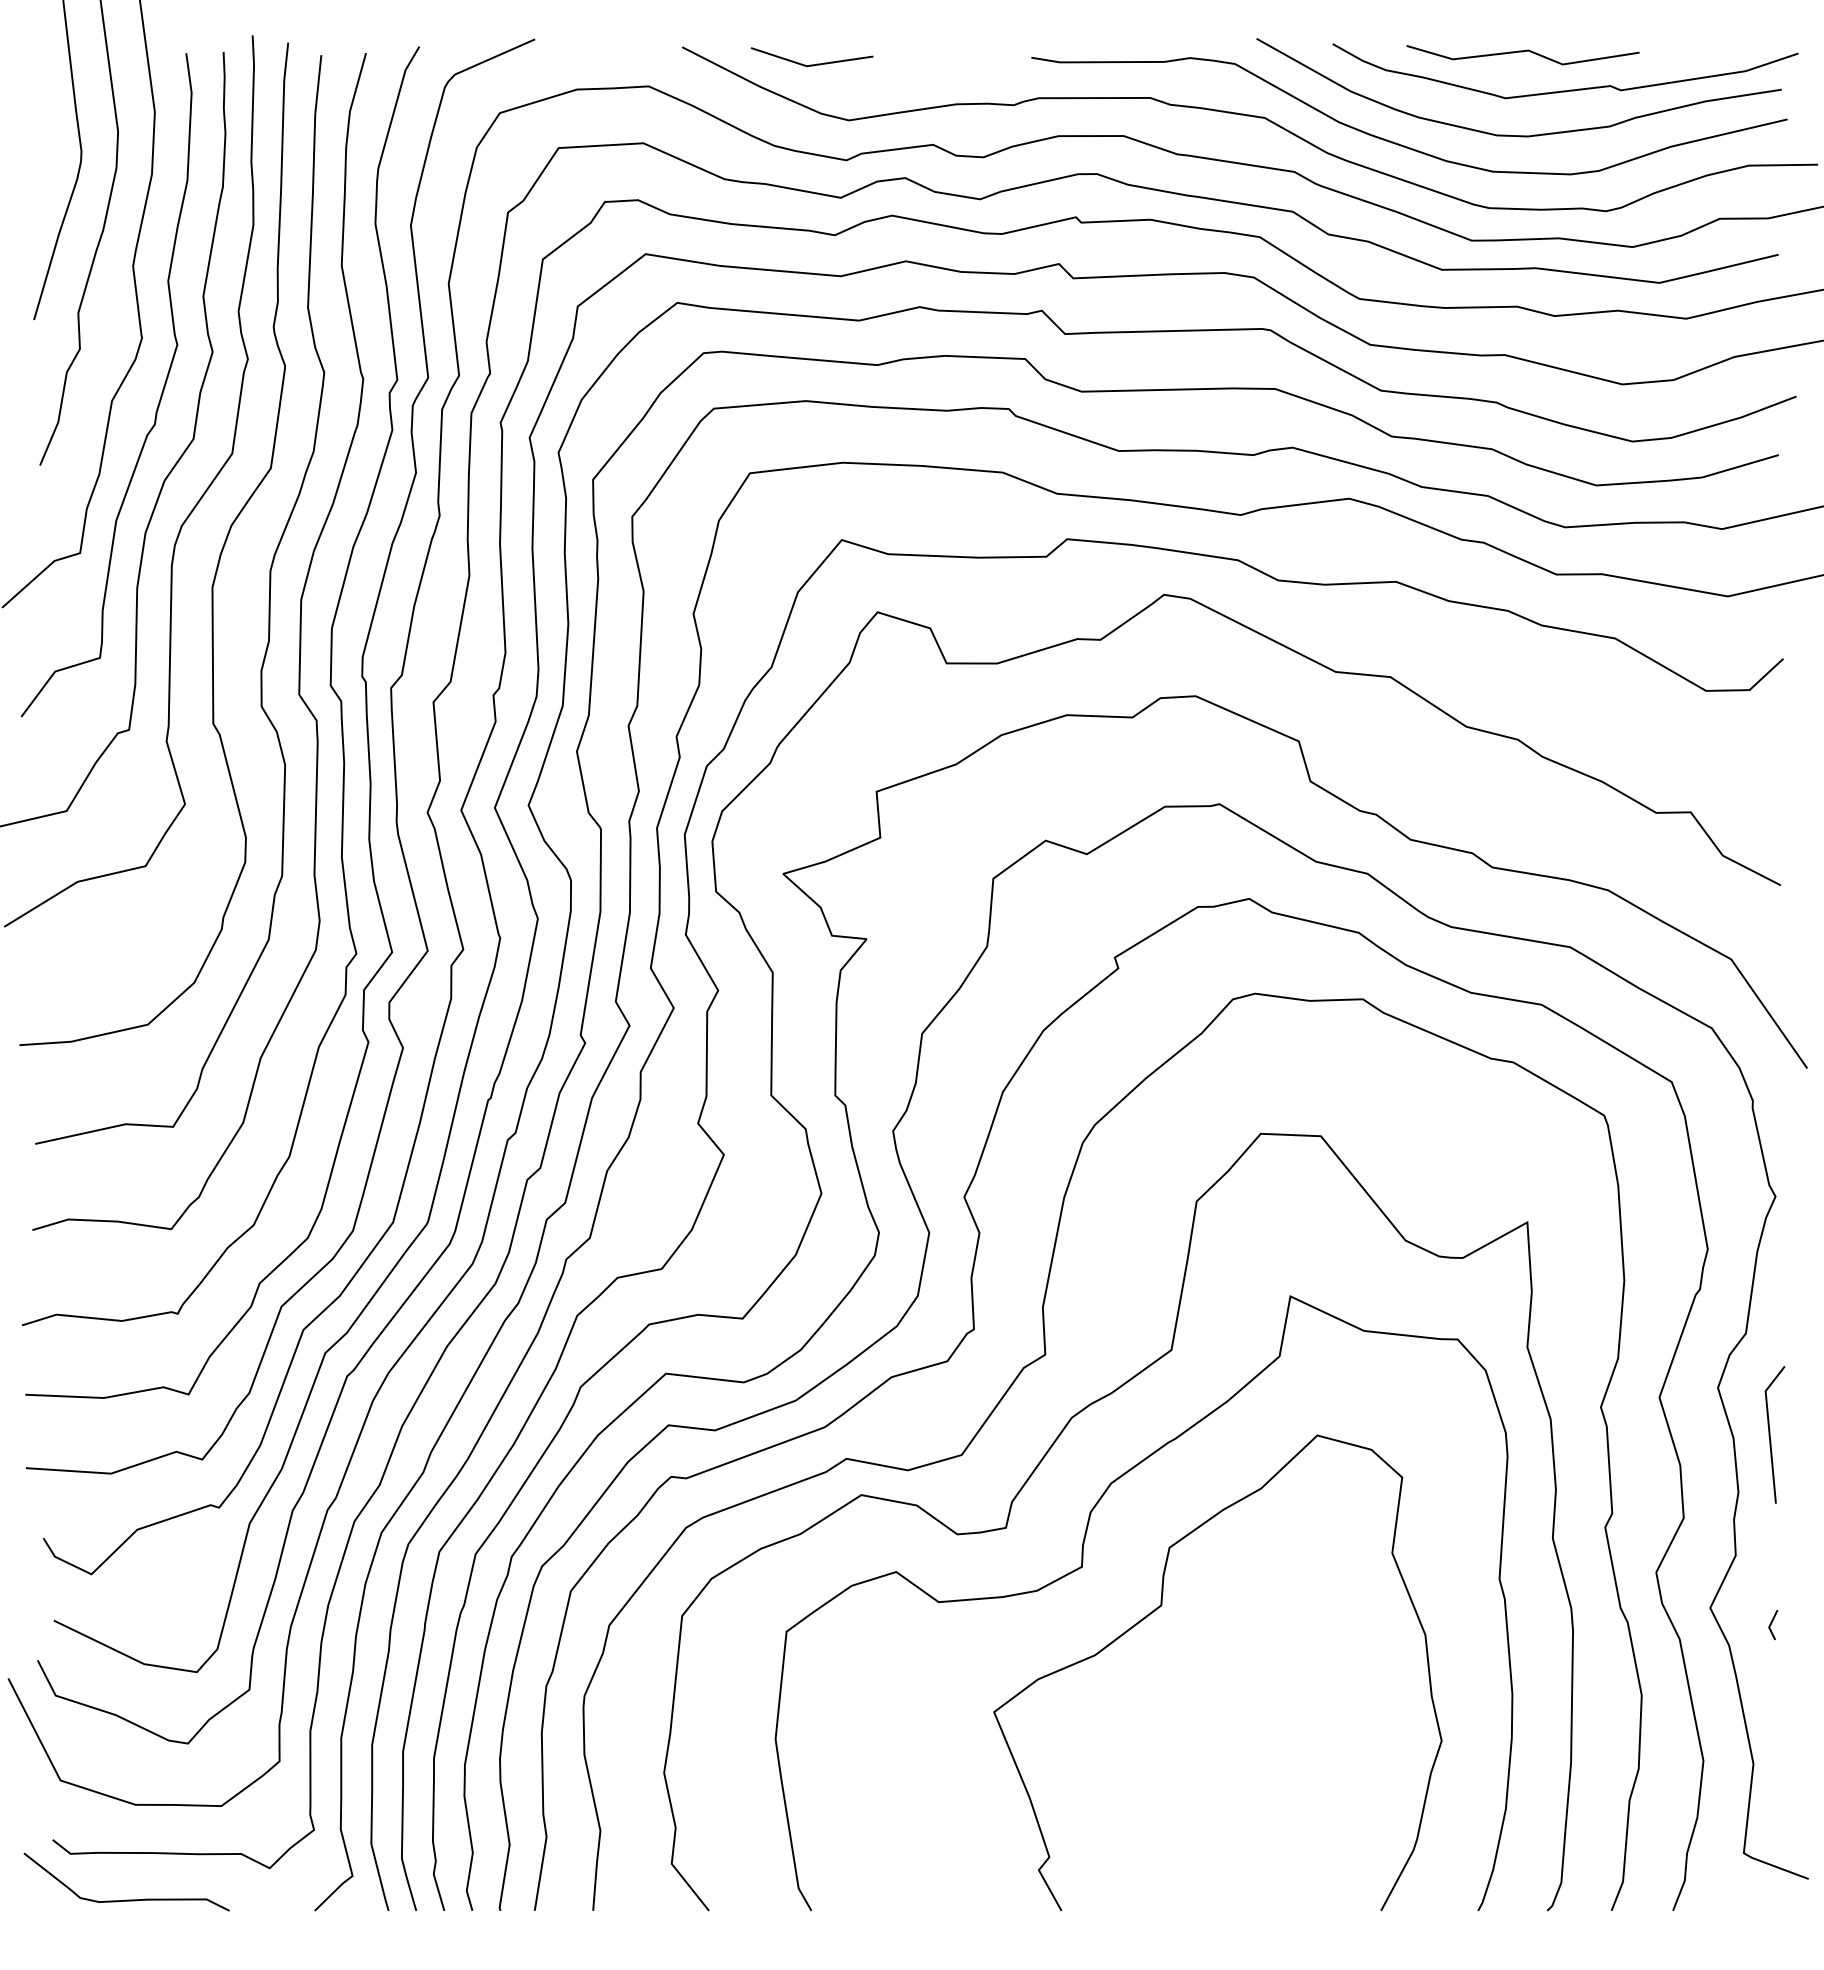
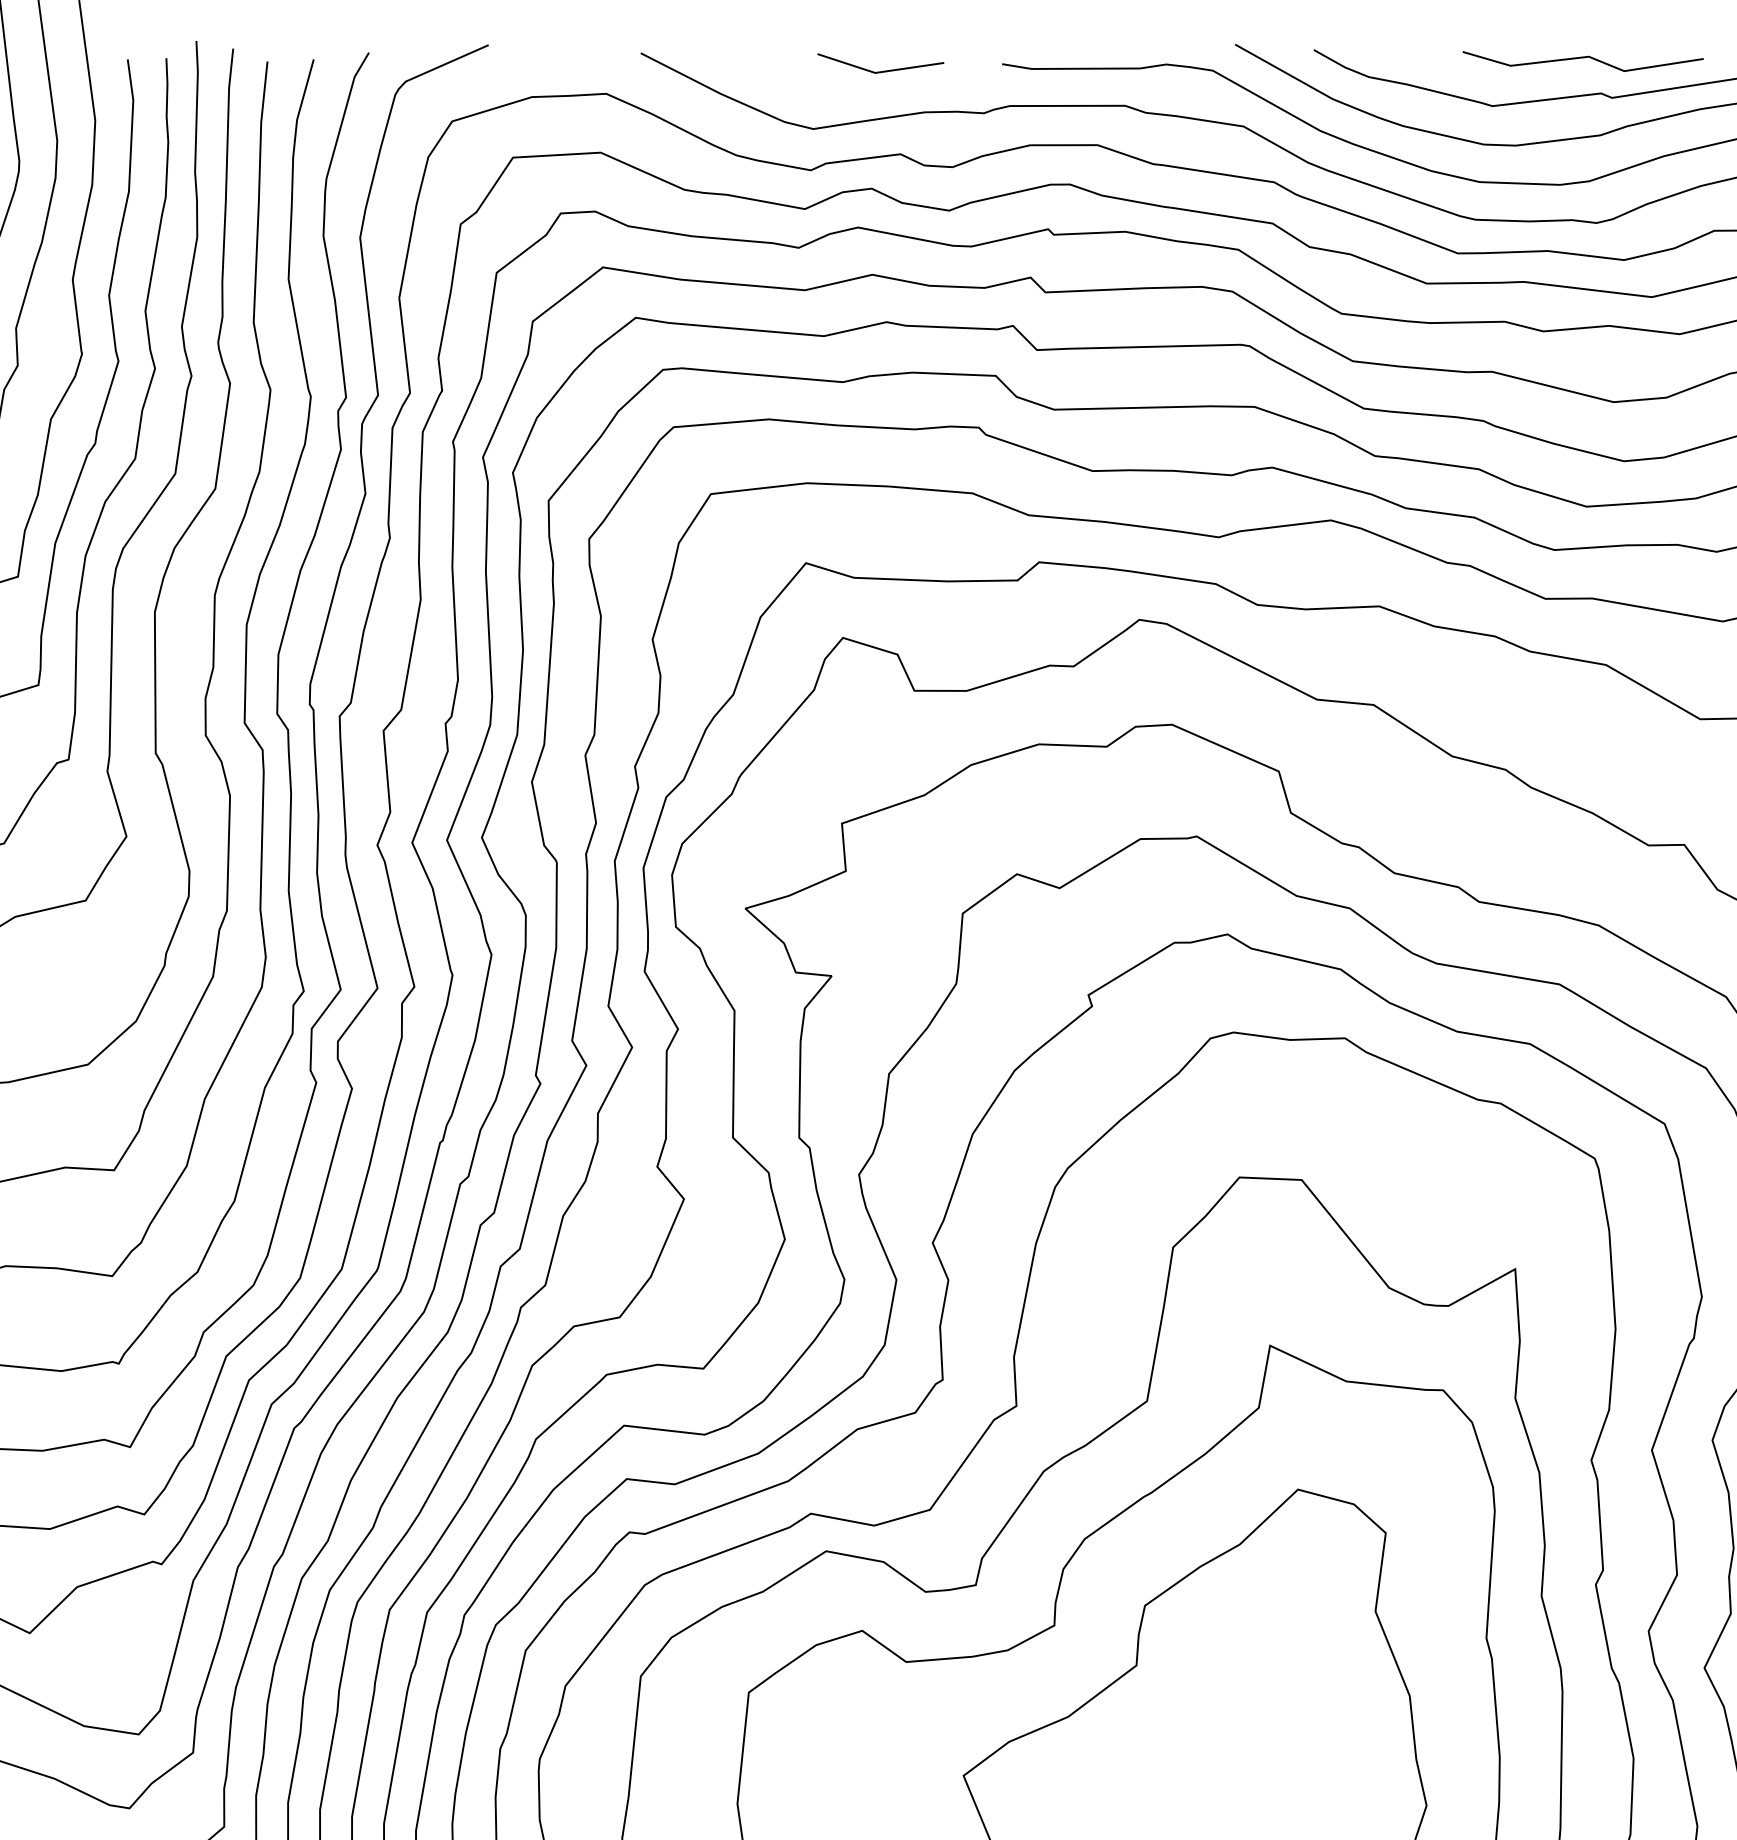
line: (1522, 52) -> (1582, 58), moved
line: (811, 64) -> (880, 71), moved

